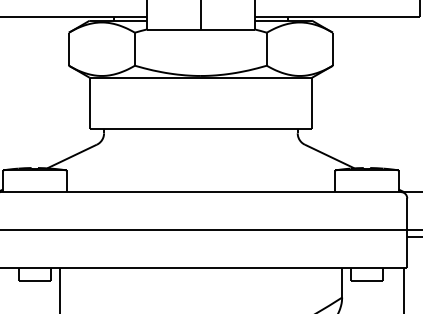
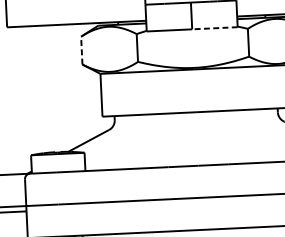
line: (227, 30) -> (214, 28), solid -> dashed
line: (68, 49) -> (81, 50), solid -> dashed

